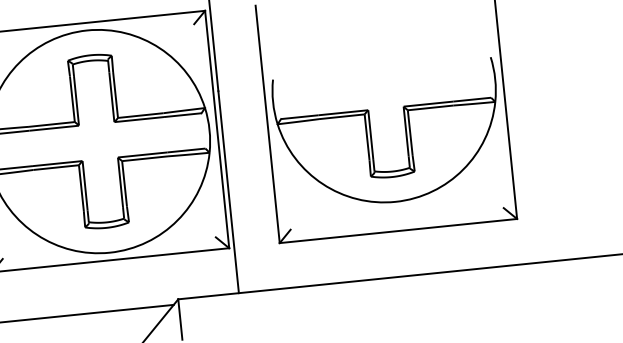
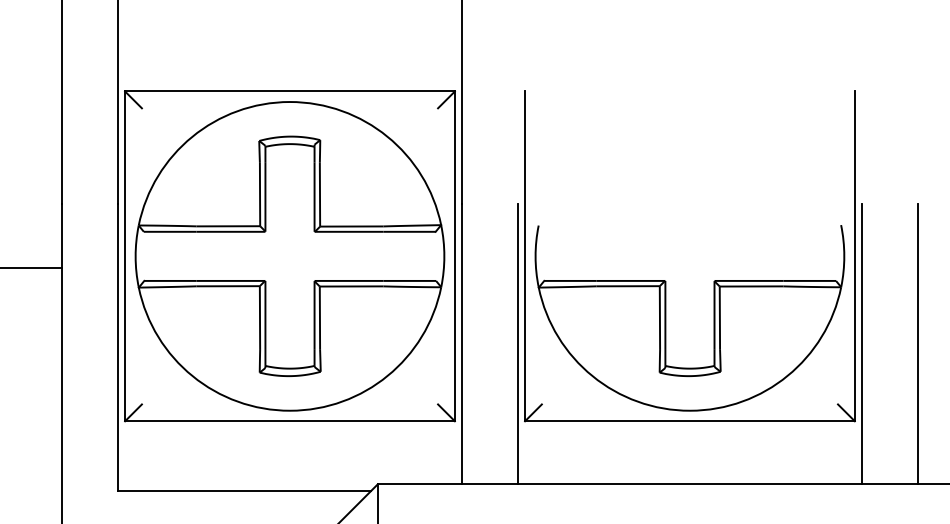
part: (371, 137) -> (666, 318), moved
line: (556, 158) -> (917, 343), added
line: (516, 162) -> (861, 343), added
line: (269, 187) -> (518, 343), added

